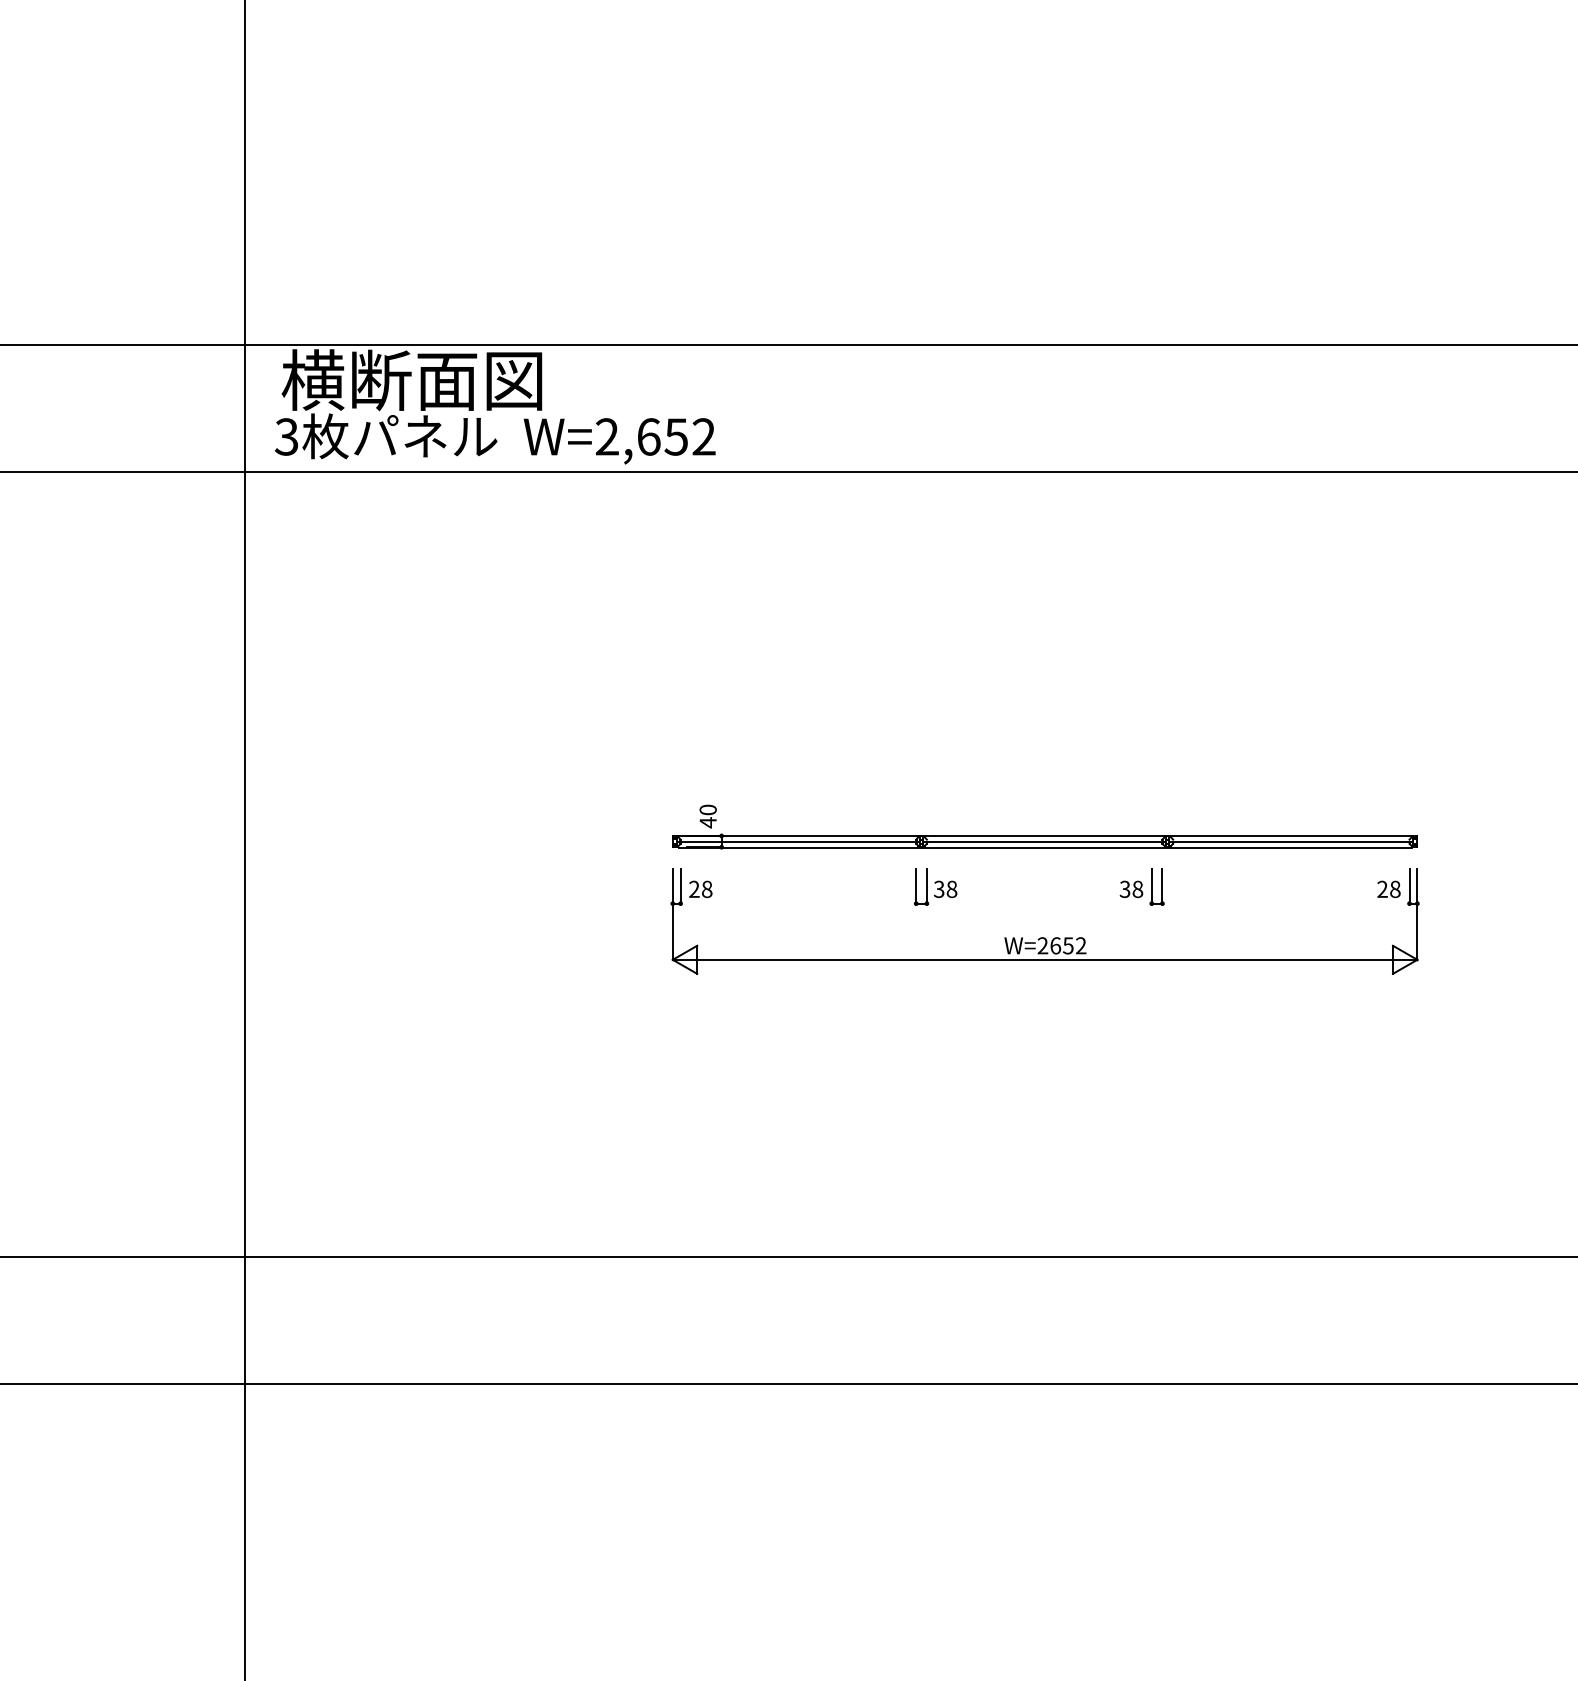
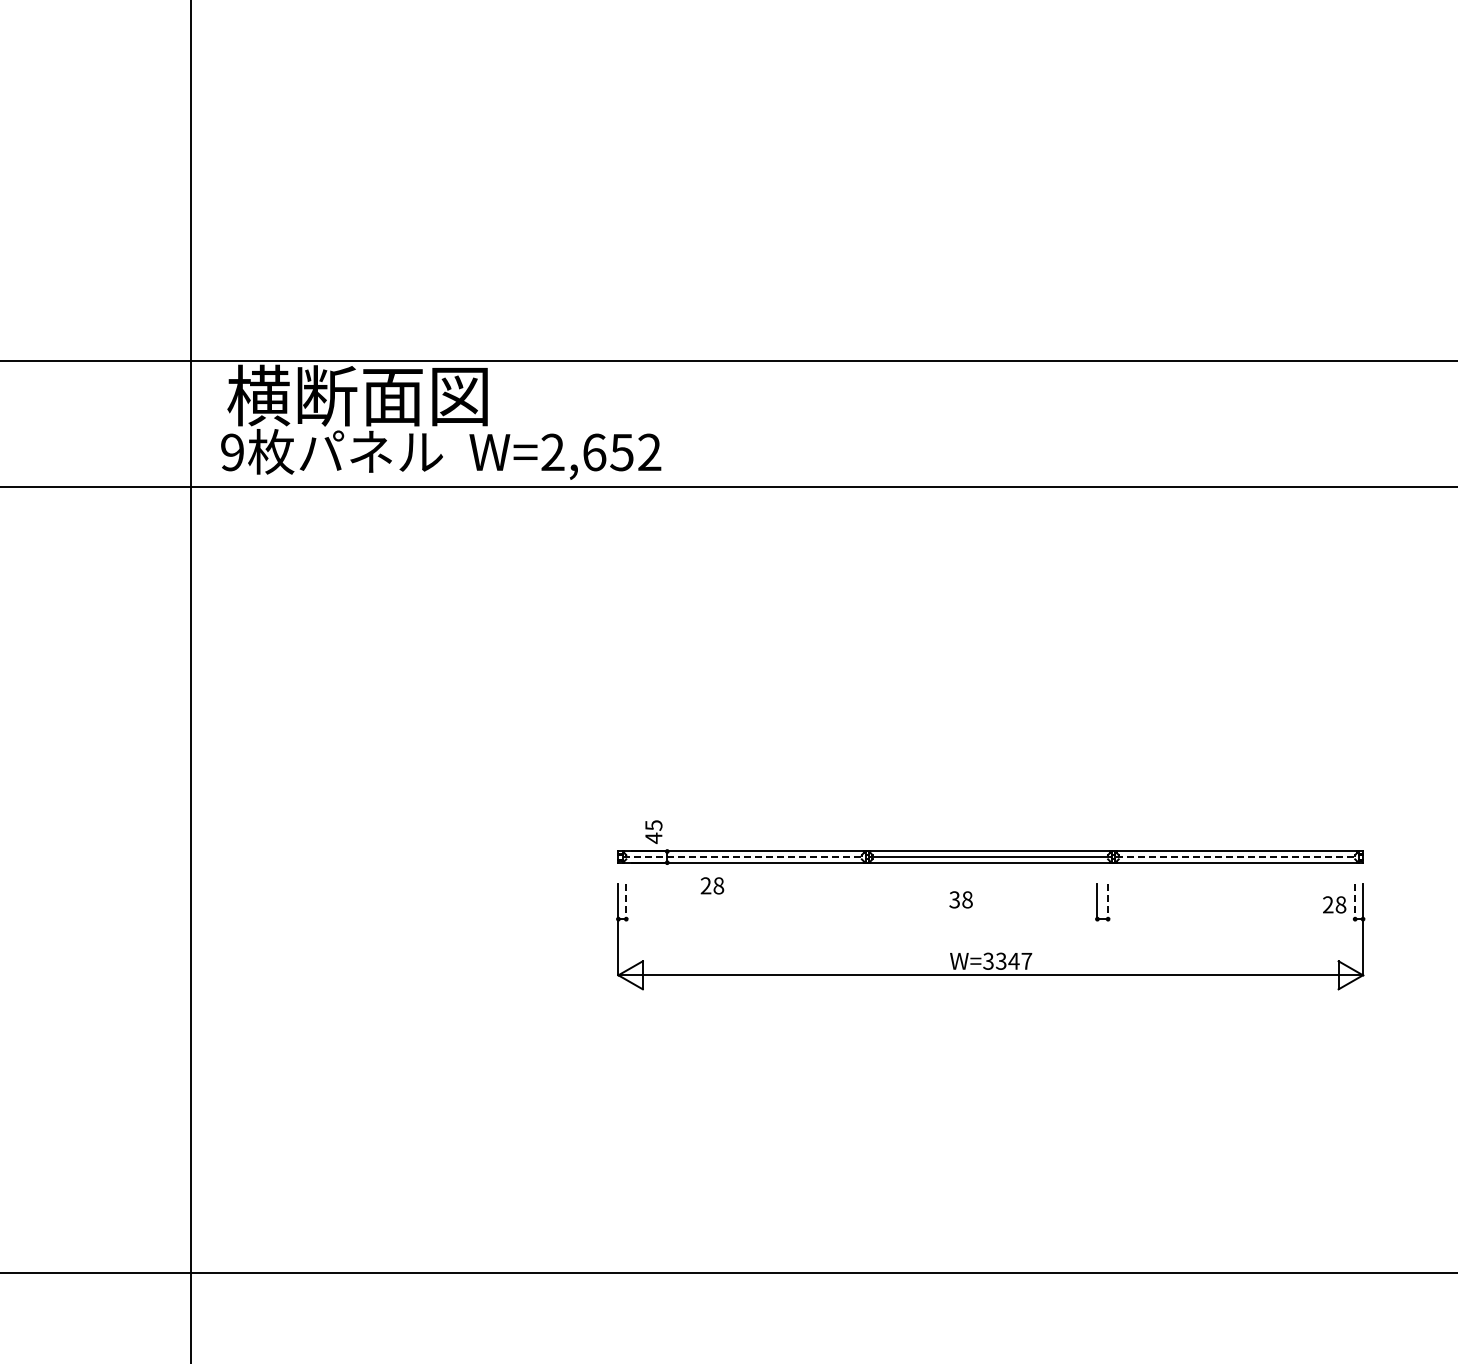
text: (286, 436) -> (232, 451), 3 -> 9
text: (707, 809) -> (653, 824), 40 -> 45
line: (798, 841) -> (744, 856), solid -> dashed
line: (1291, 841) -> (1237, 856), solid -> dashed
line: (680, 886) -> (626, 901), solid -> dashed
part: (935, 886) -> (881, 901), removed
line: (1162, 886) -> (1108, 901), solid -> dashed
line: (1409, 886) -> (1355, 901), solid -> dashed
text: (700, 888) -> (712, 884), moved
text: (1131, 888) -> (961, 898), moved
text: (1061, 945) -> (1007, 960), W=2652 -> W=3347

